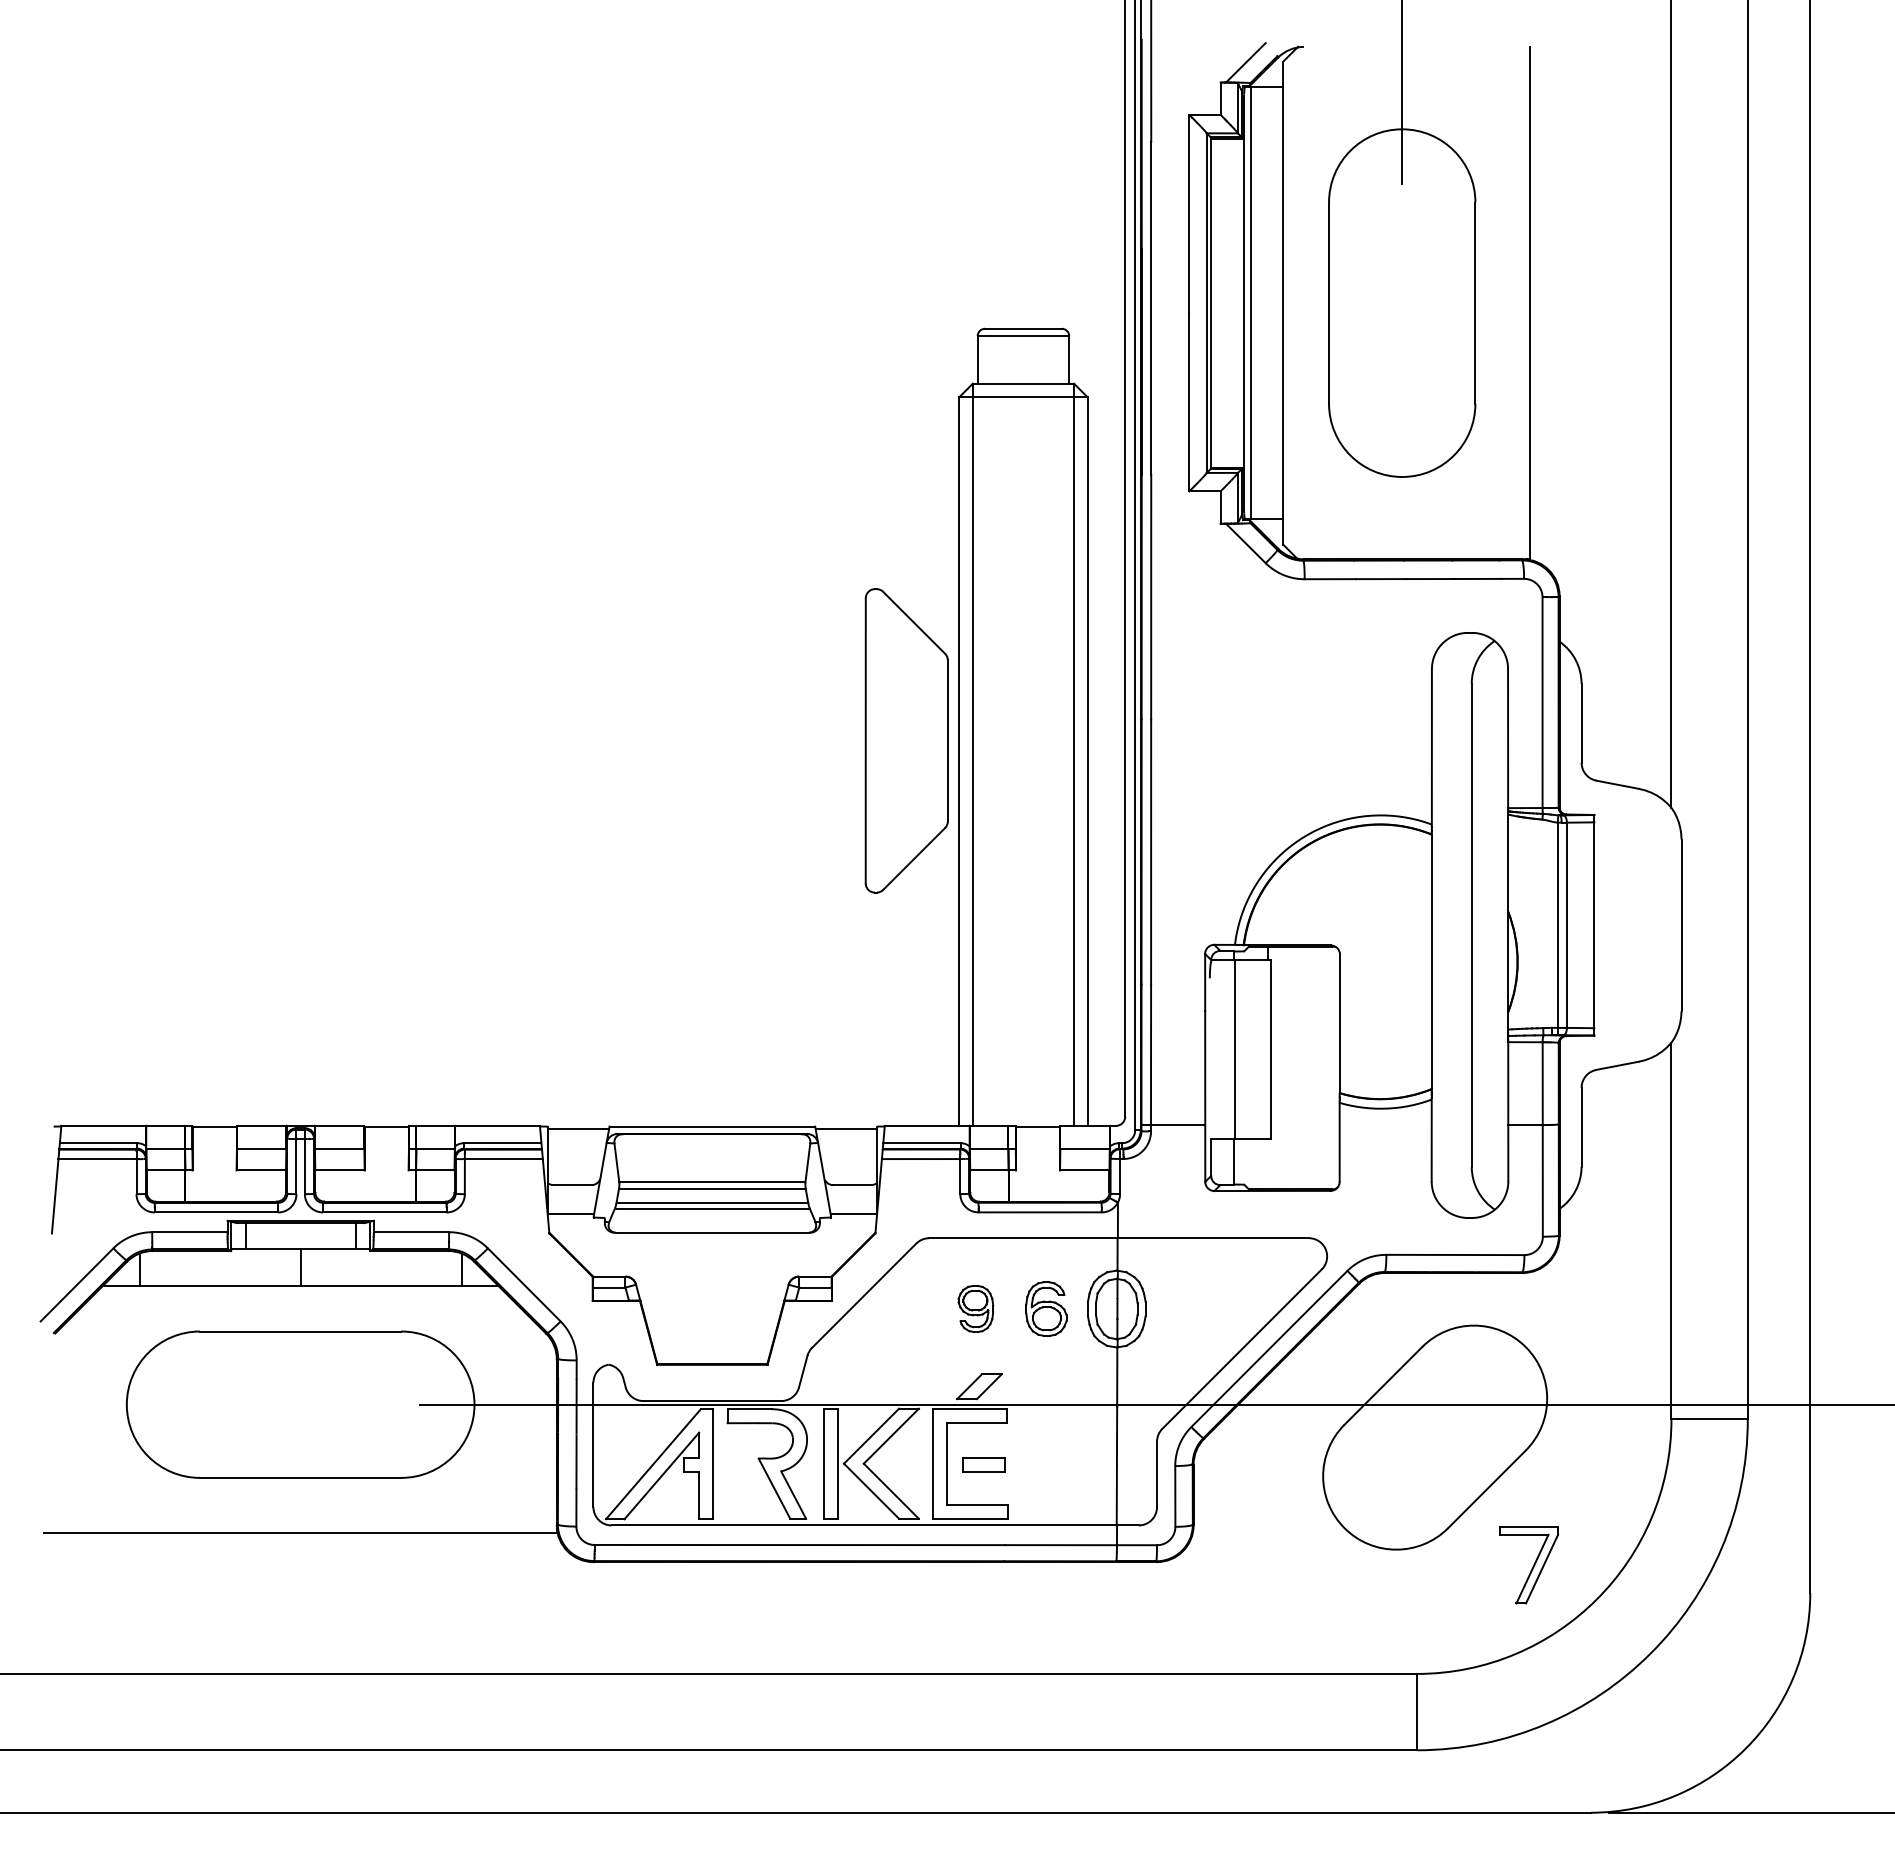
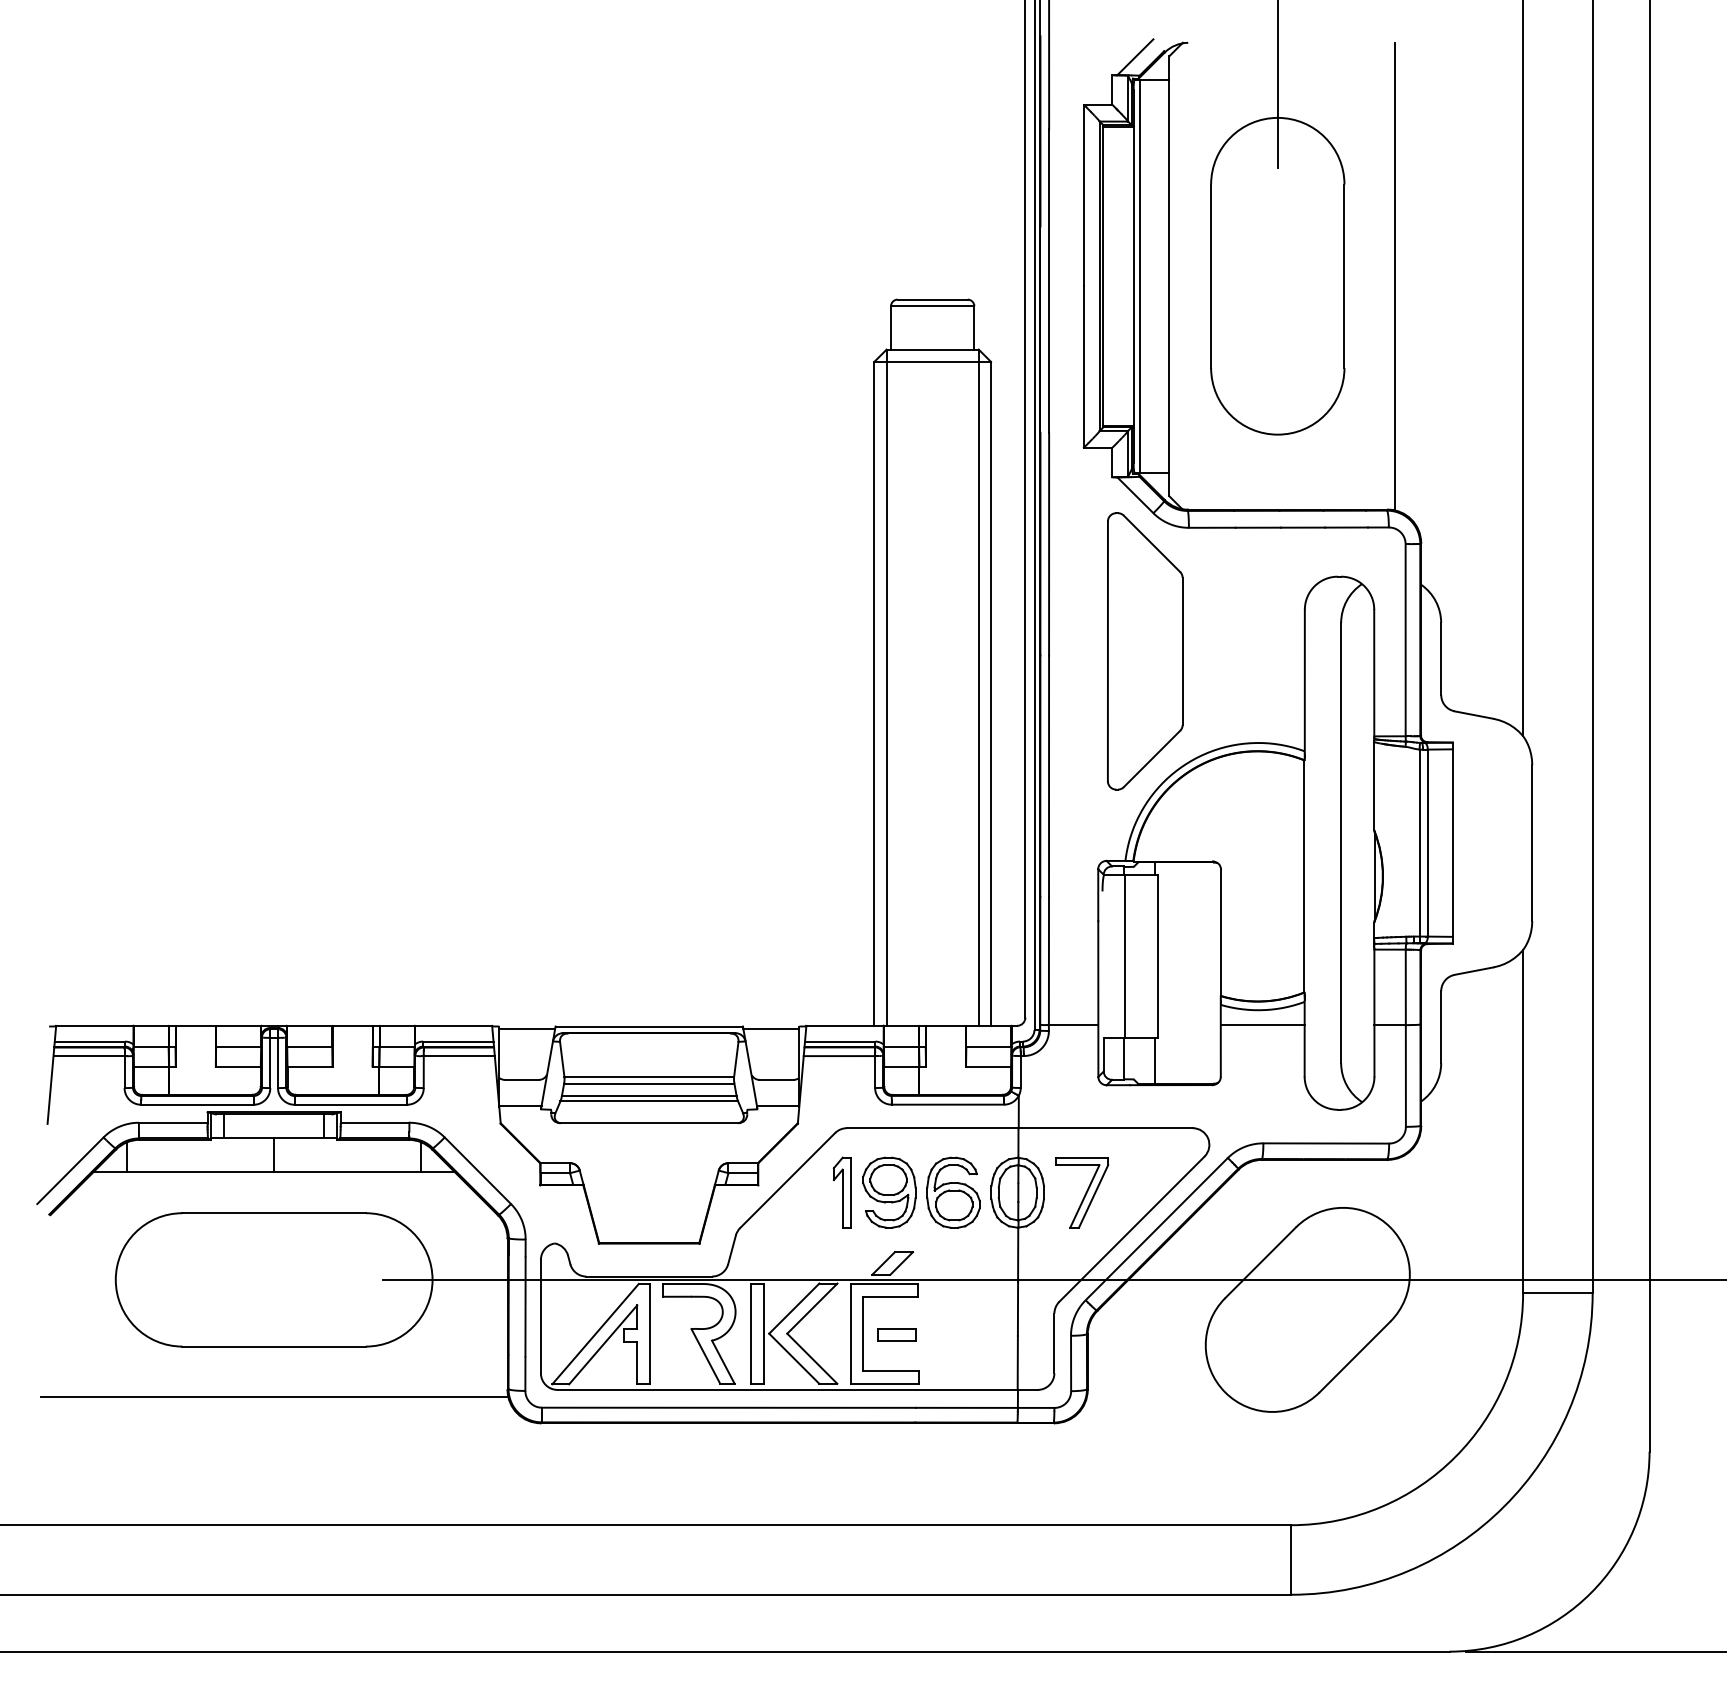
part: (906, 740) -> (1145, 651), moved
line: (1385, 1125) -> (1262, 1025), added
line: (1267, 1164) -> (1155, 1061), added
part: (924, 1308) -> (842, 1192), added
part: (975, 1308) -> (889, 1192), size x1.67
part: (1046, 1308) -> (953, 1192), size x1.43
part: (1529, 1565) -> (1082, 1193), moved

